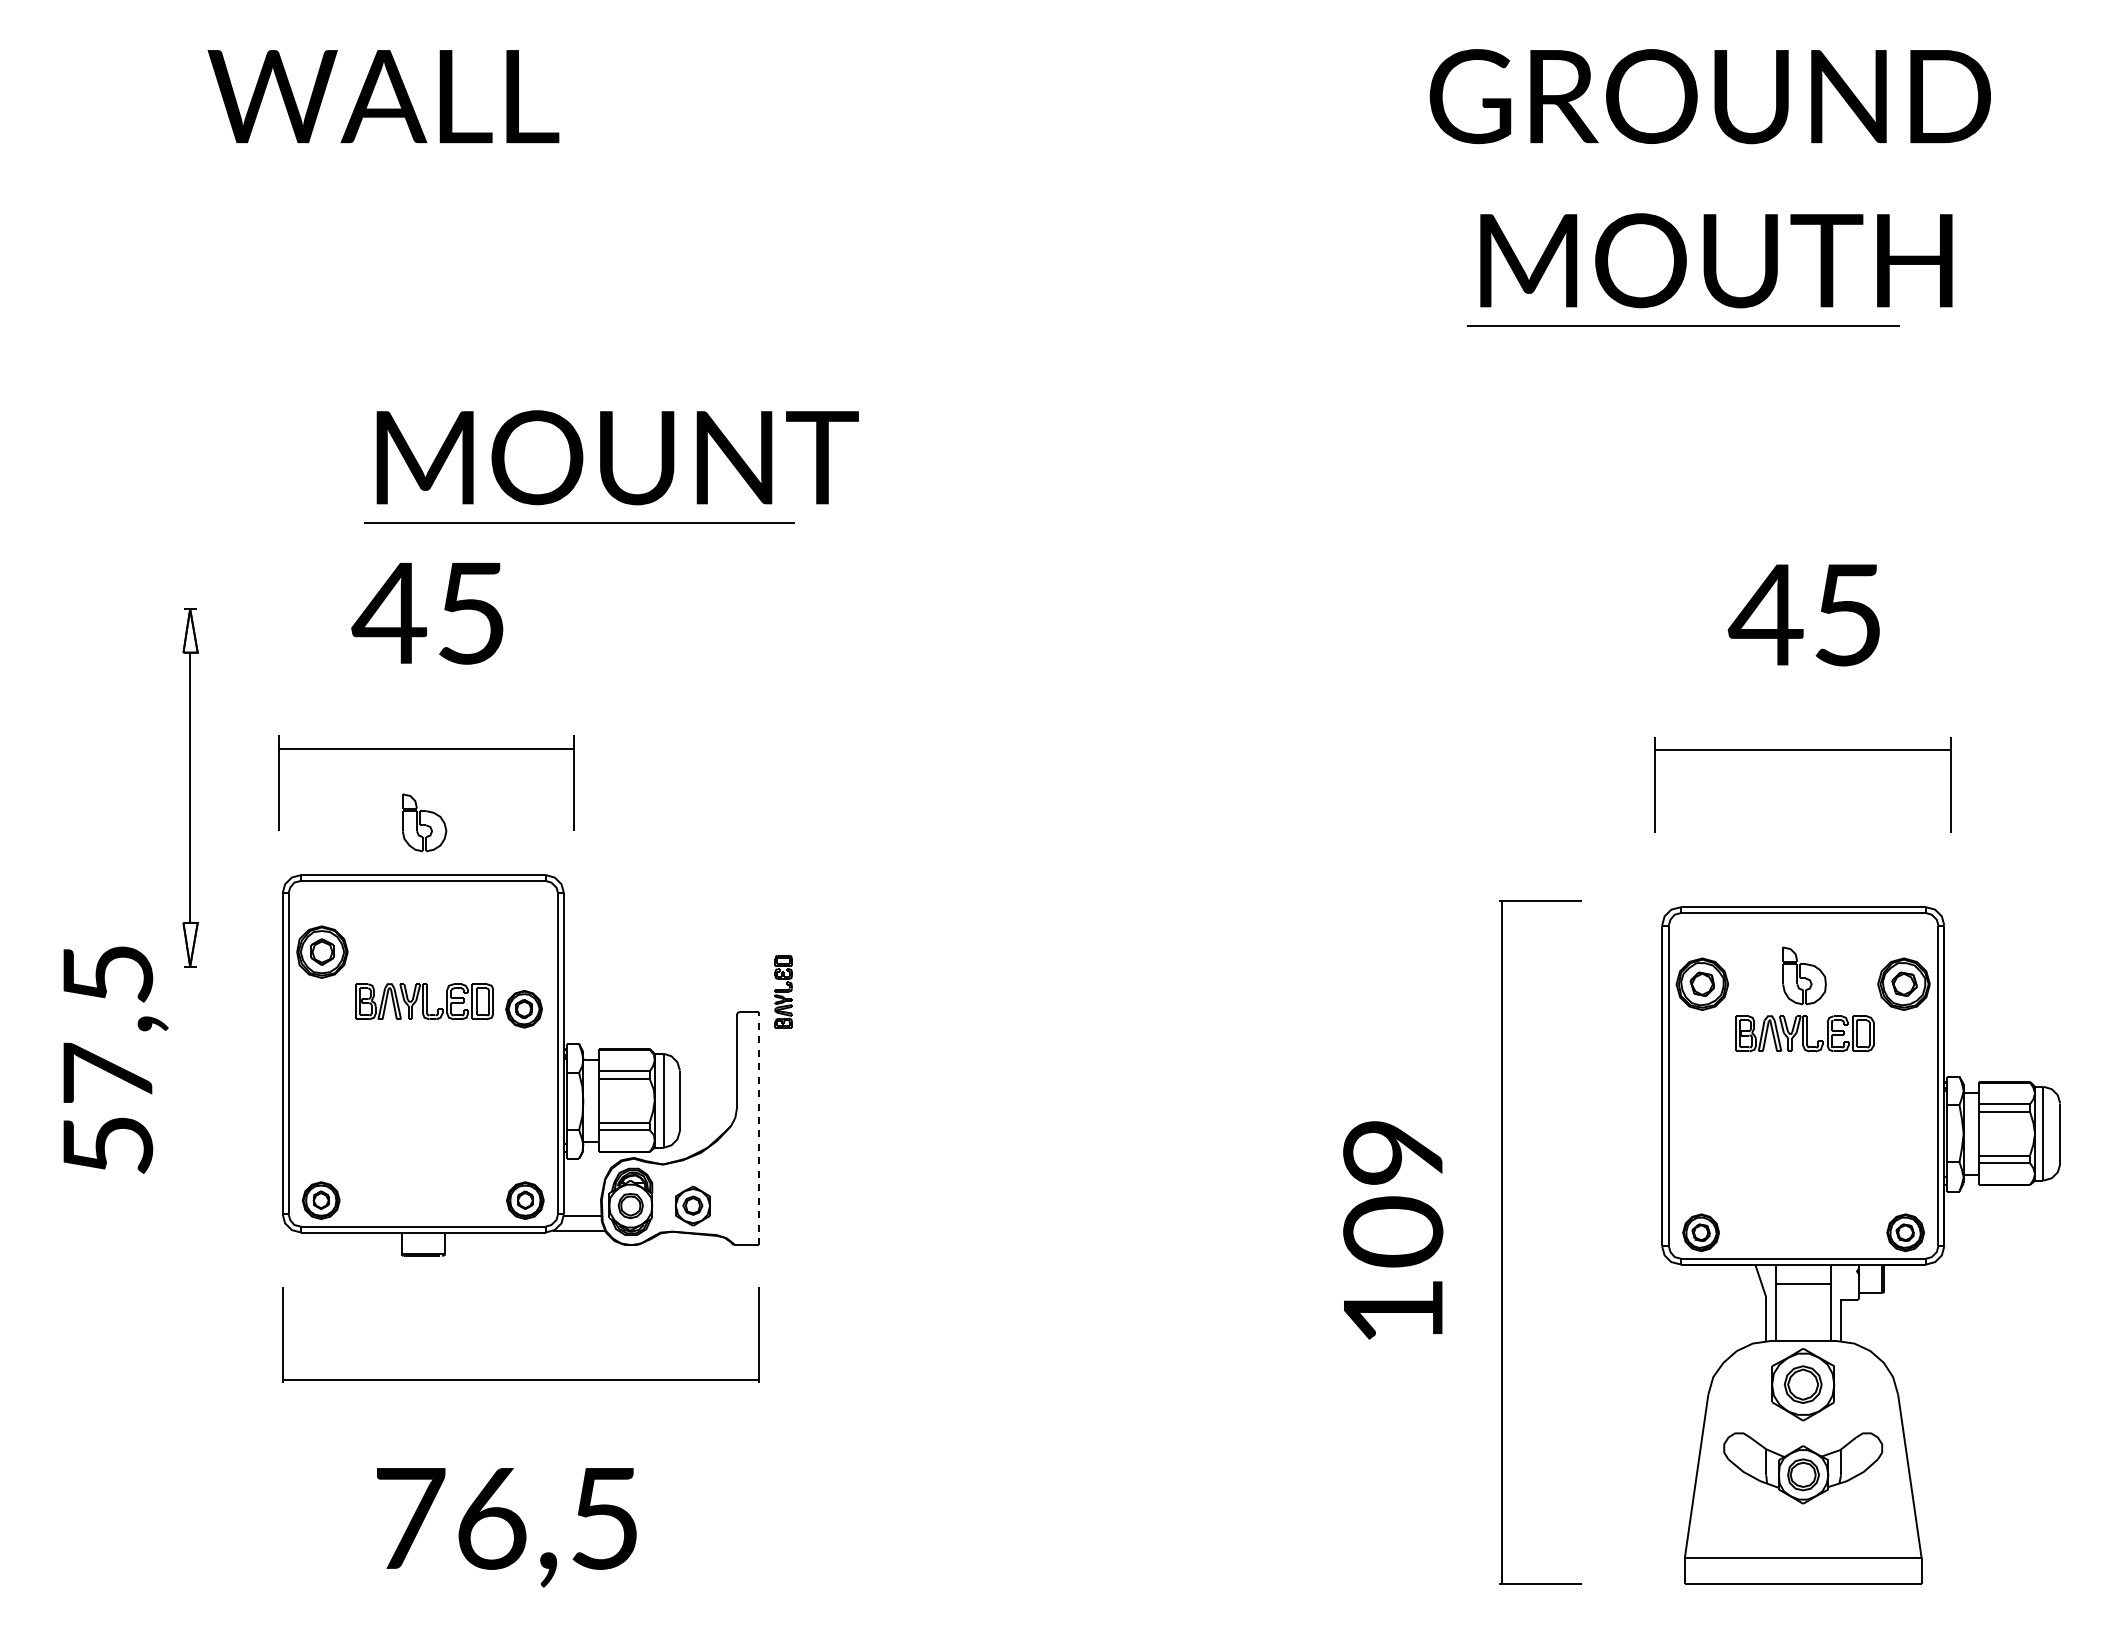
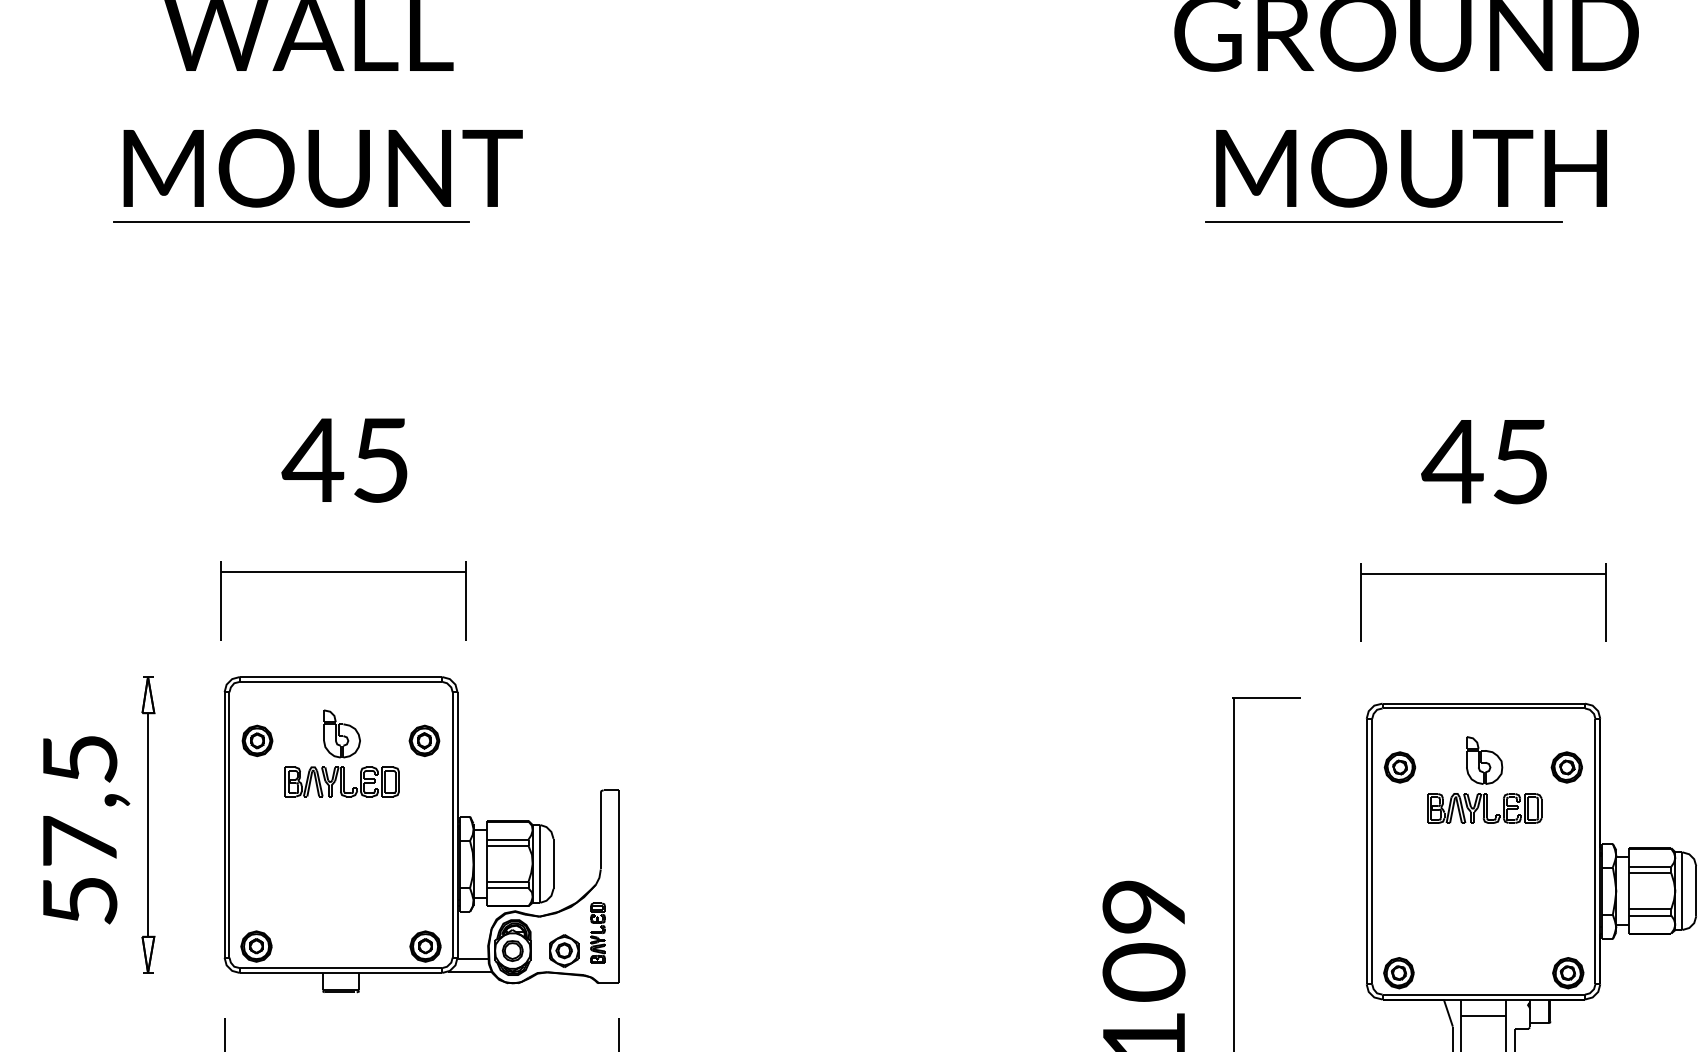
part: (611, 466) -> (318, 175), moved
part: (190, 787) -> (148, 824), moved
part: (424, 822) -> (342, 733), moved
part: (322, 952) -> (257, 741), size x0.71
part: (1702, 984) -> (1400, 767), size x0.71
part: (1903, 984) -> (1566, 767), size x0.71
part: (783, 991) -> (597, 933), moved
part: (523, 1009) -> (423, 741), moved
line: (758, 1128) -> (618, 886), dashed -> solid

